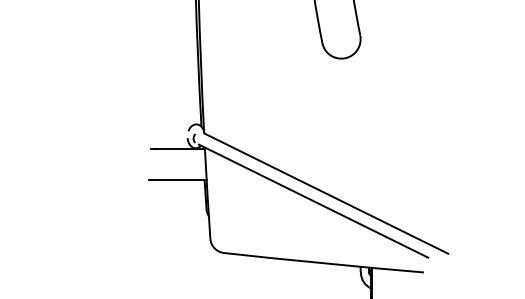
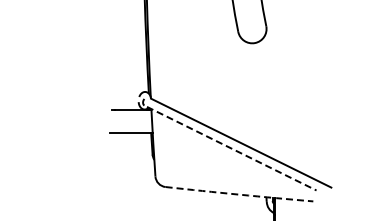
line: (313, 200) -> (231, 148), solid -> dashed
arc: (324, 263) -> (239, 194), solid -> dashed

